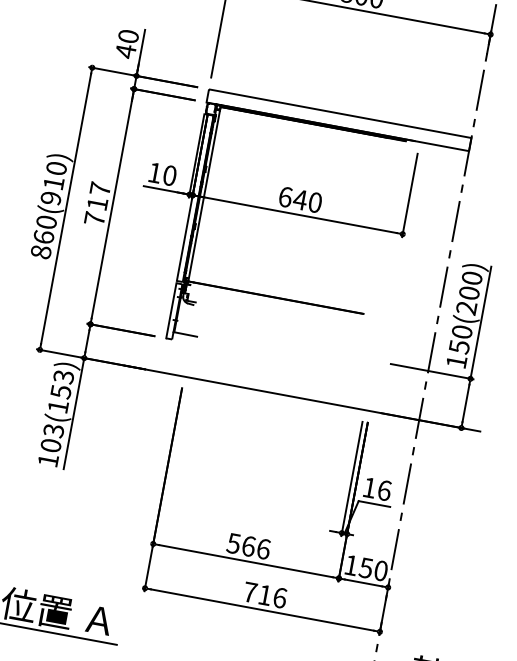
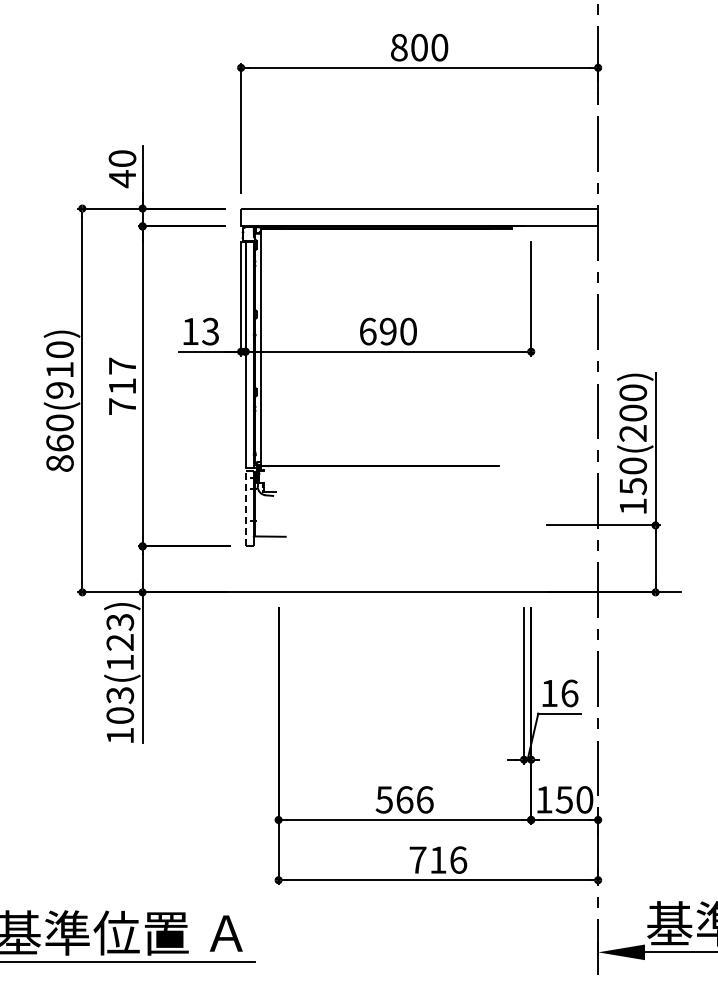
text: (169, 175) -> (210, 331), 10 -> 13
text: (300, 199) -> (388, 331), 640 -> 690
line: (171, 310) -> (245, 508), solid -> dashed
text: (61, 391) -> (120, 642), 103(153) -> 103(123)

